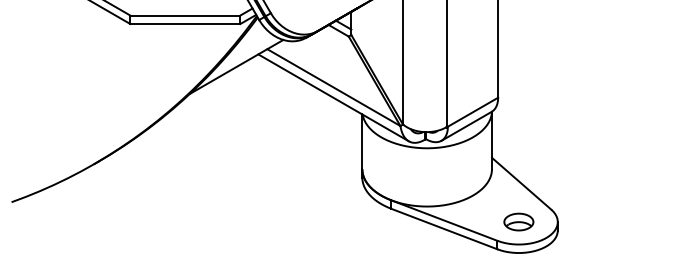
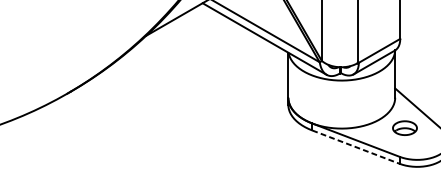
part: (518, 221) -> (404, 127), moved
line: (444, 229) -> (356, 147), solid -> dashed

